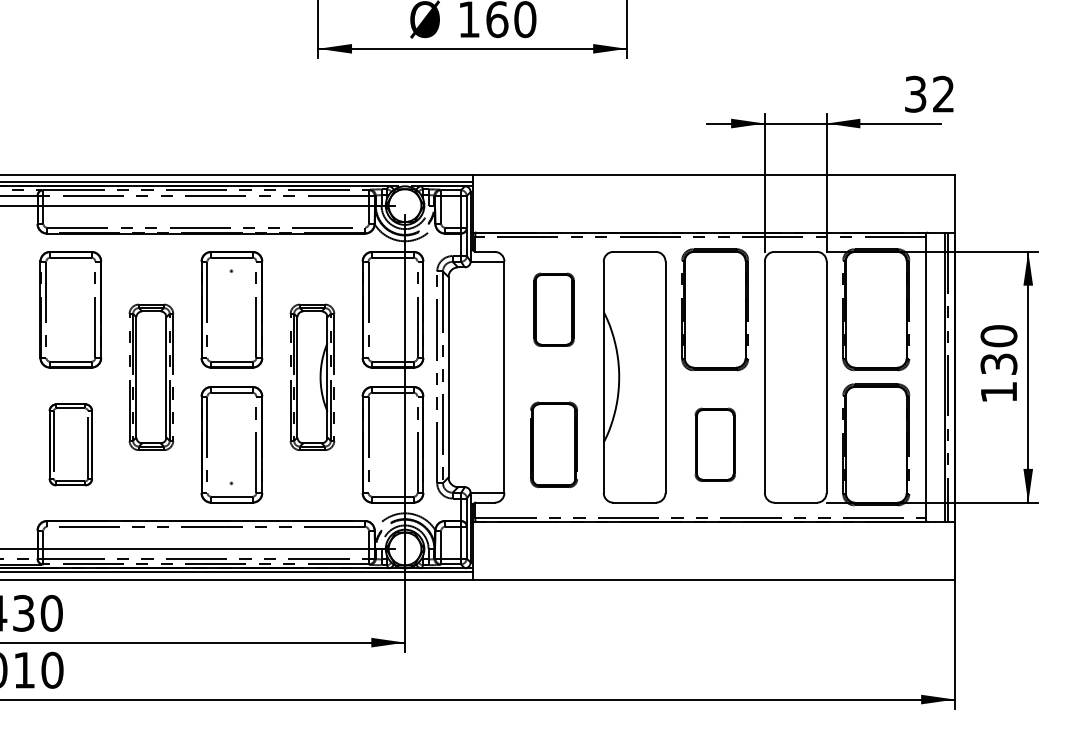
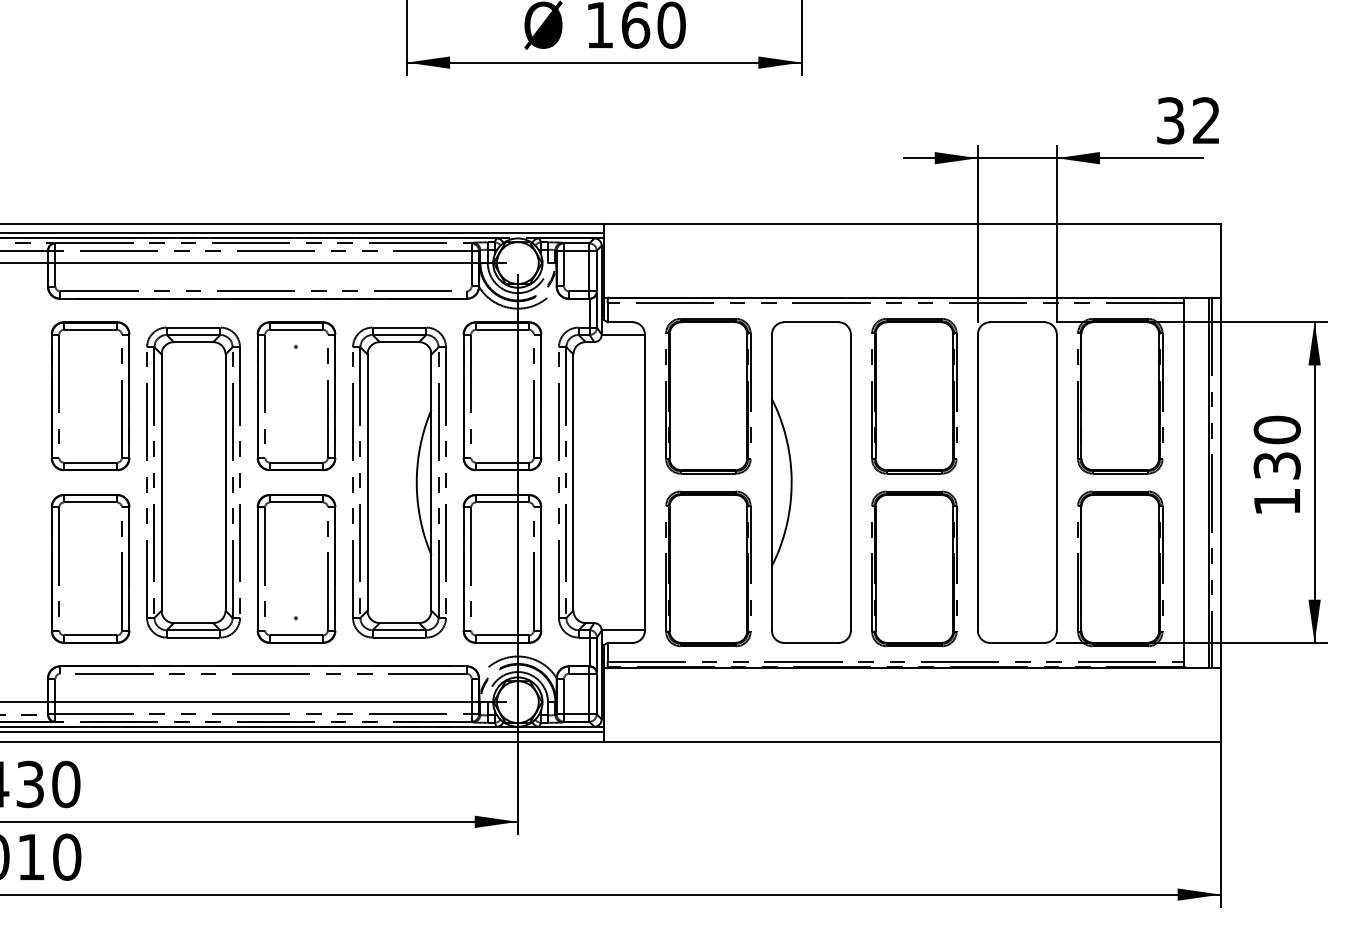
part: (553, 309) -> (707, 395), size x1.67
part: (151, 377) -> (193, 482), size x1.67
part: (312, 377) -> (399, 482), size x1.67
part: (70, 444) -> (90, 568), size x1.43
part: (553, 444) -> (707, 568), size x1.43
part: (715, 444) -> (914, 568), size x1.67

